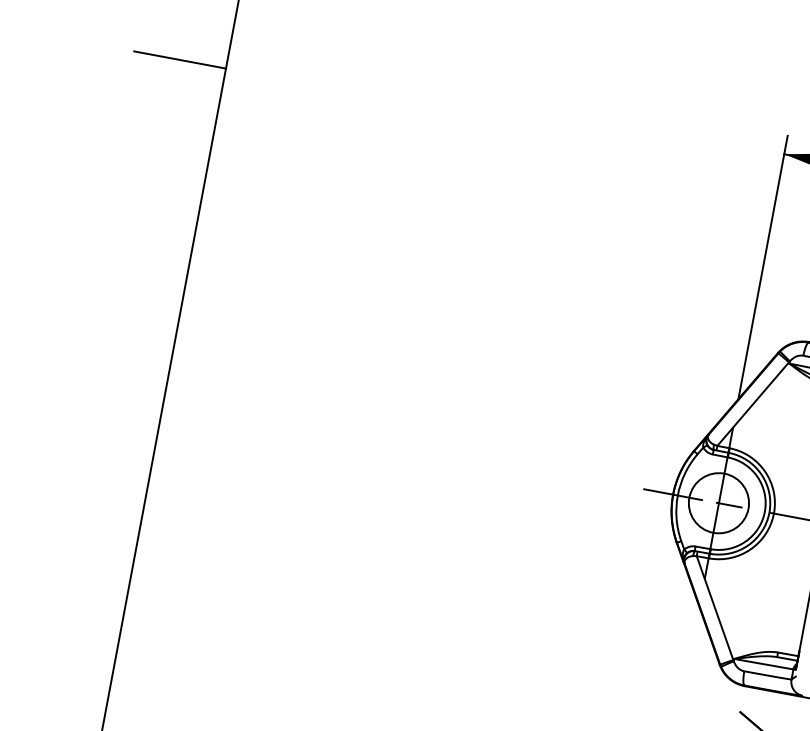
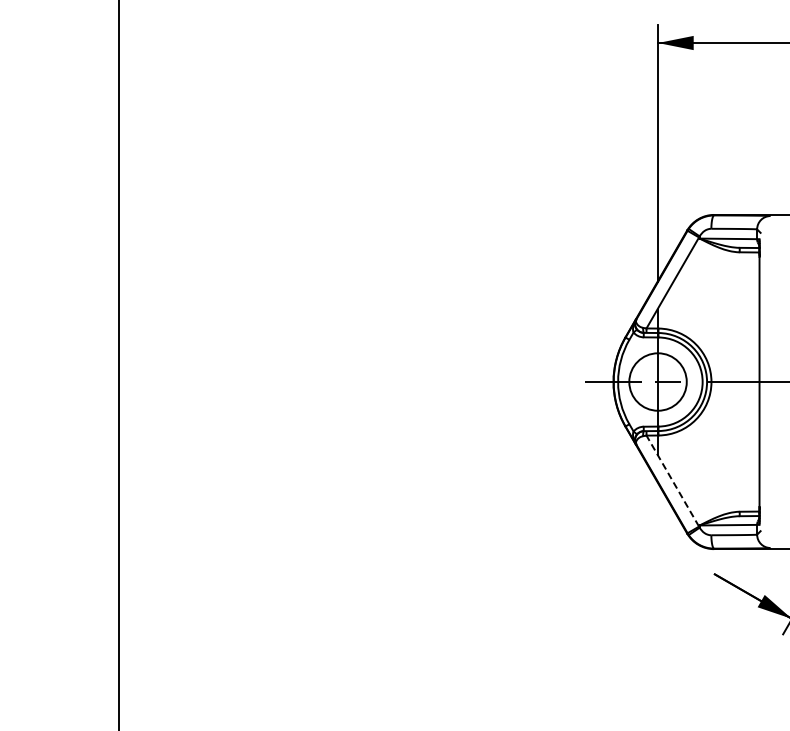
line: (180, 59) -> (74, 60), removed
line: (714, 608) -> (672, 481), solid -> dashed

